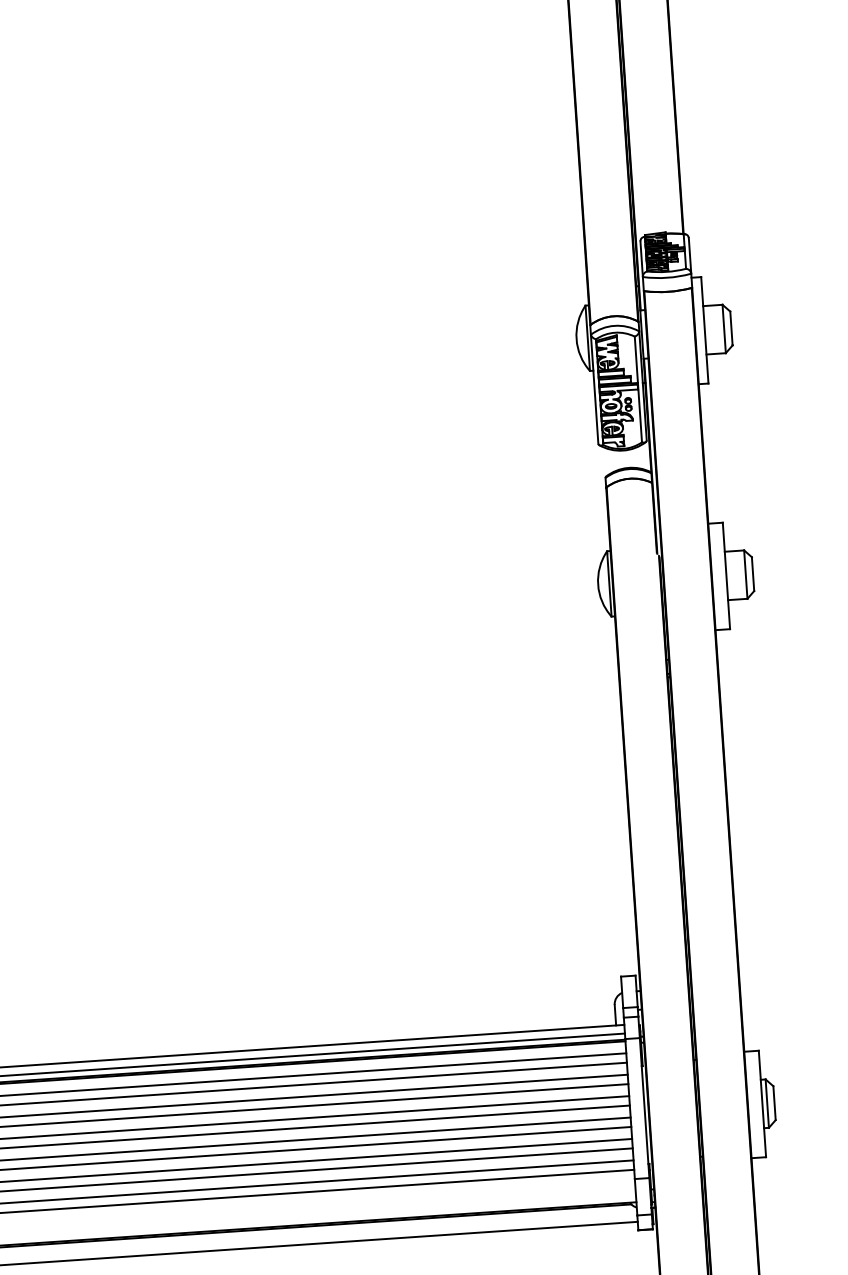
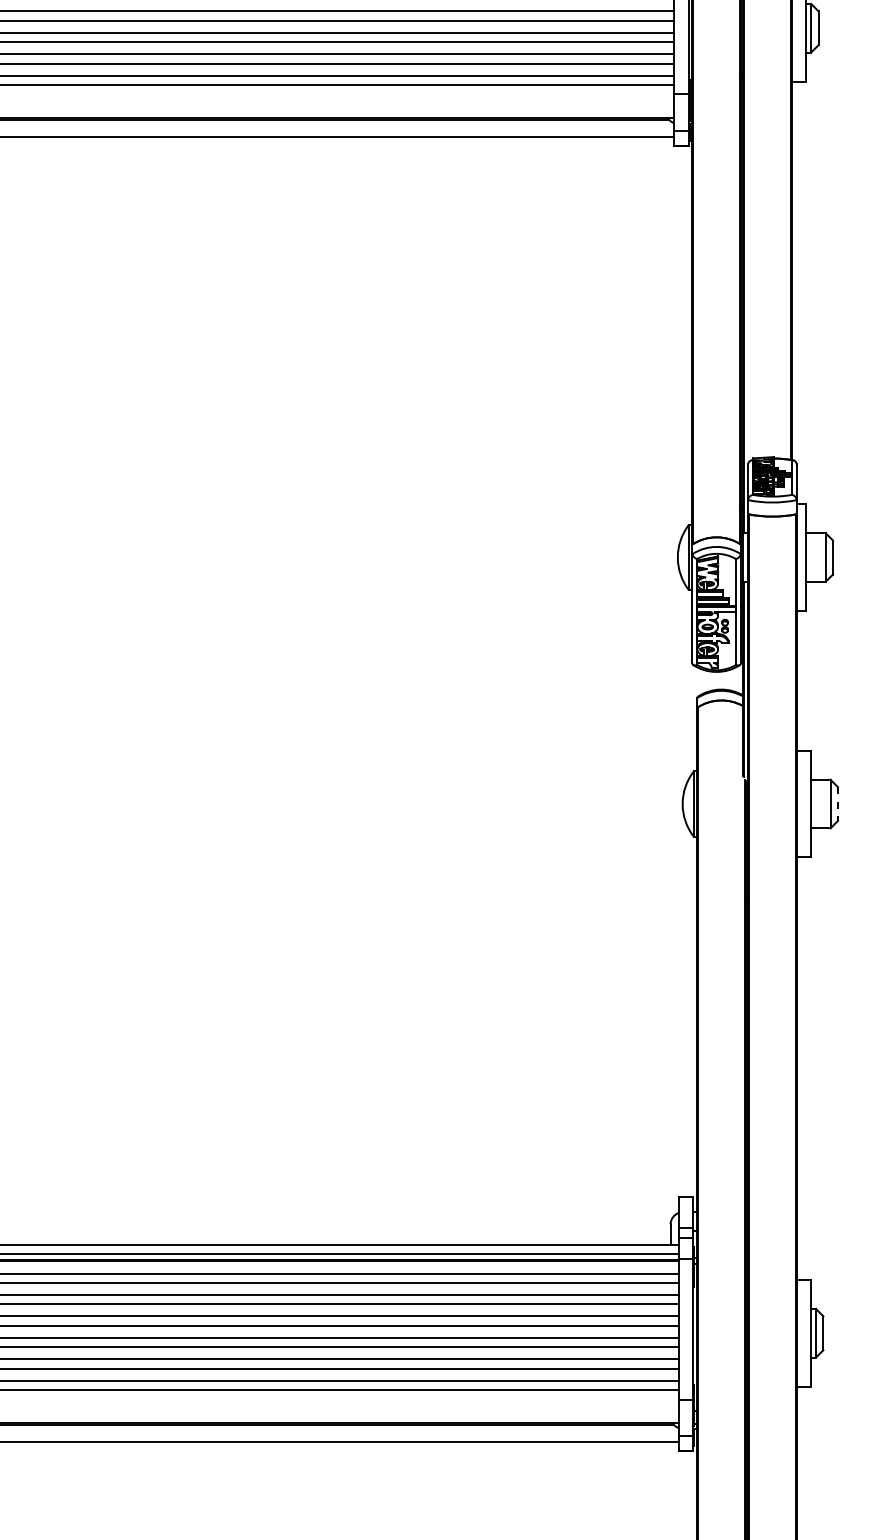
line: (752, 574) -> (837, 804), solid -> dashed

